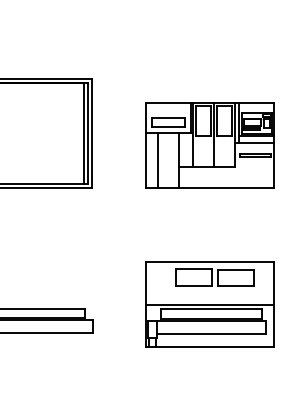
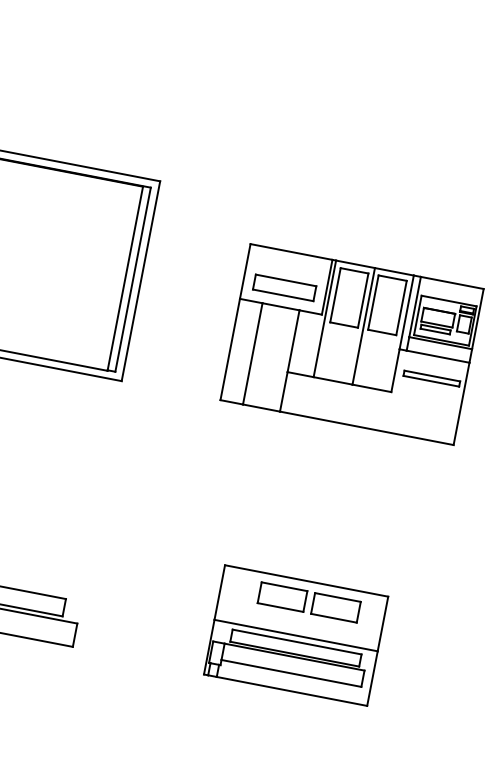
part: (209, 304) -> (295, 635), size x0.7

